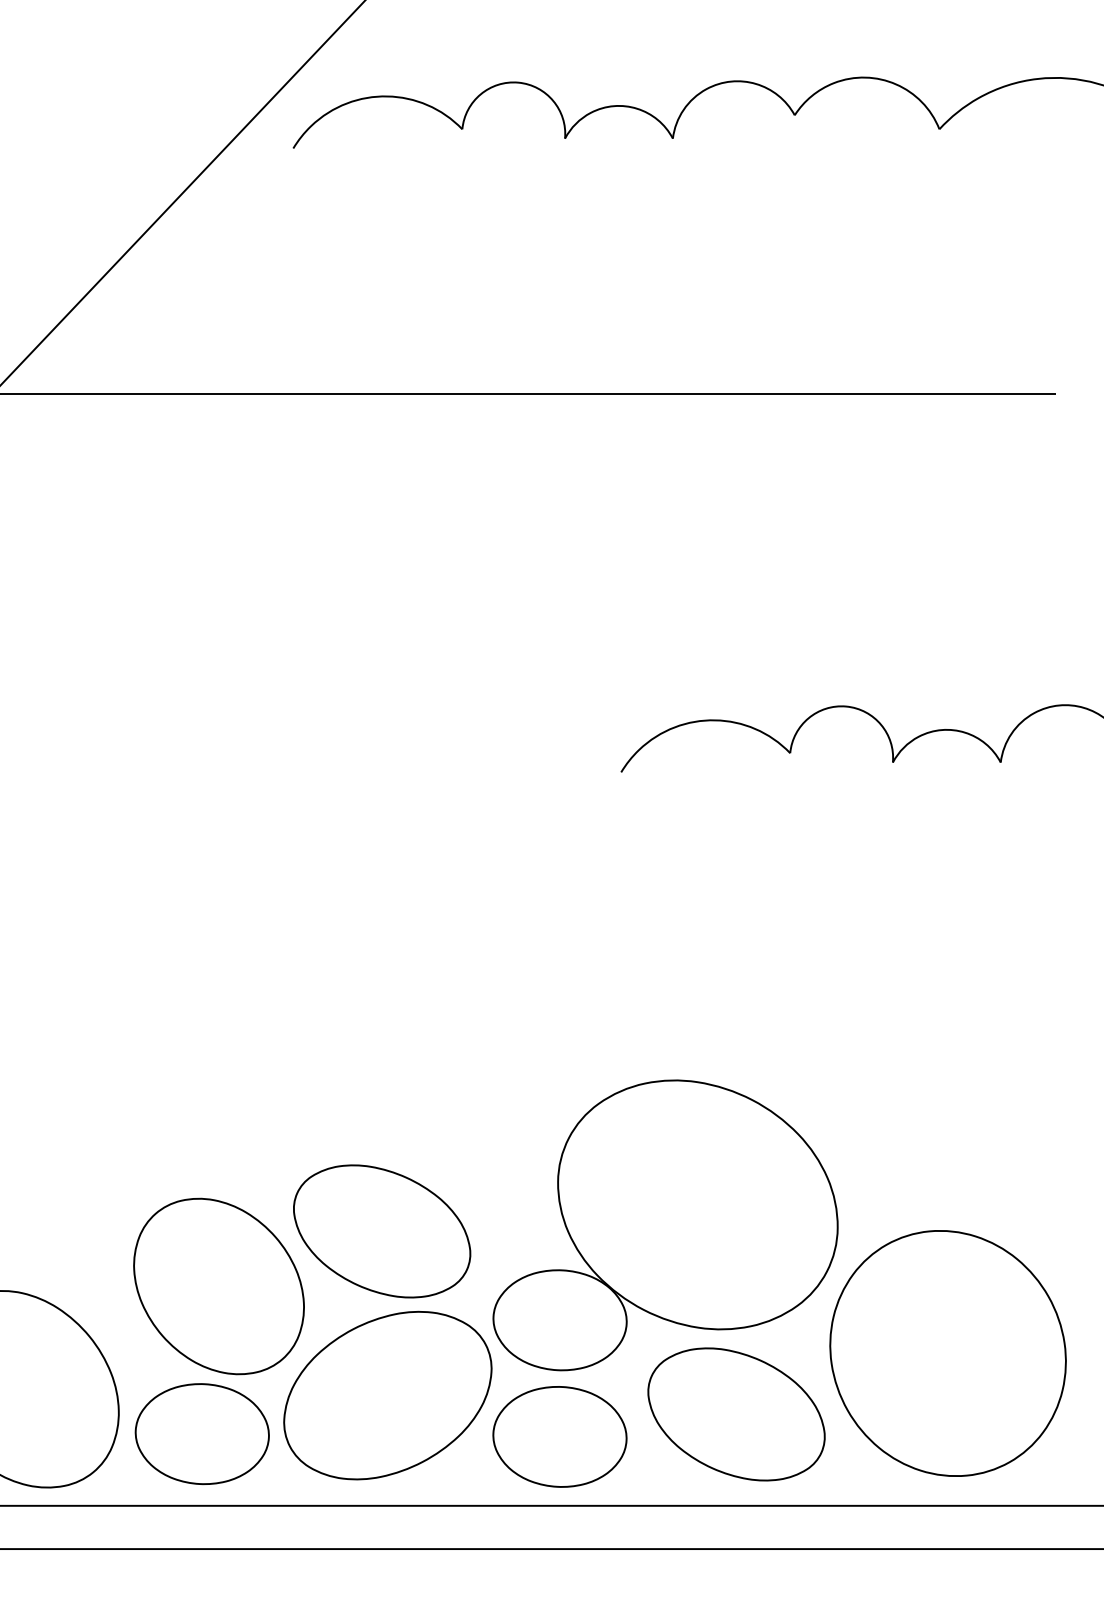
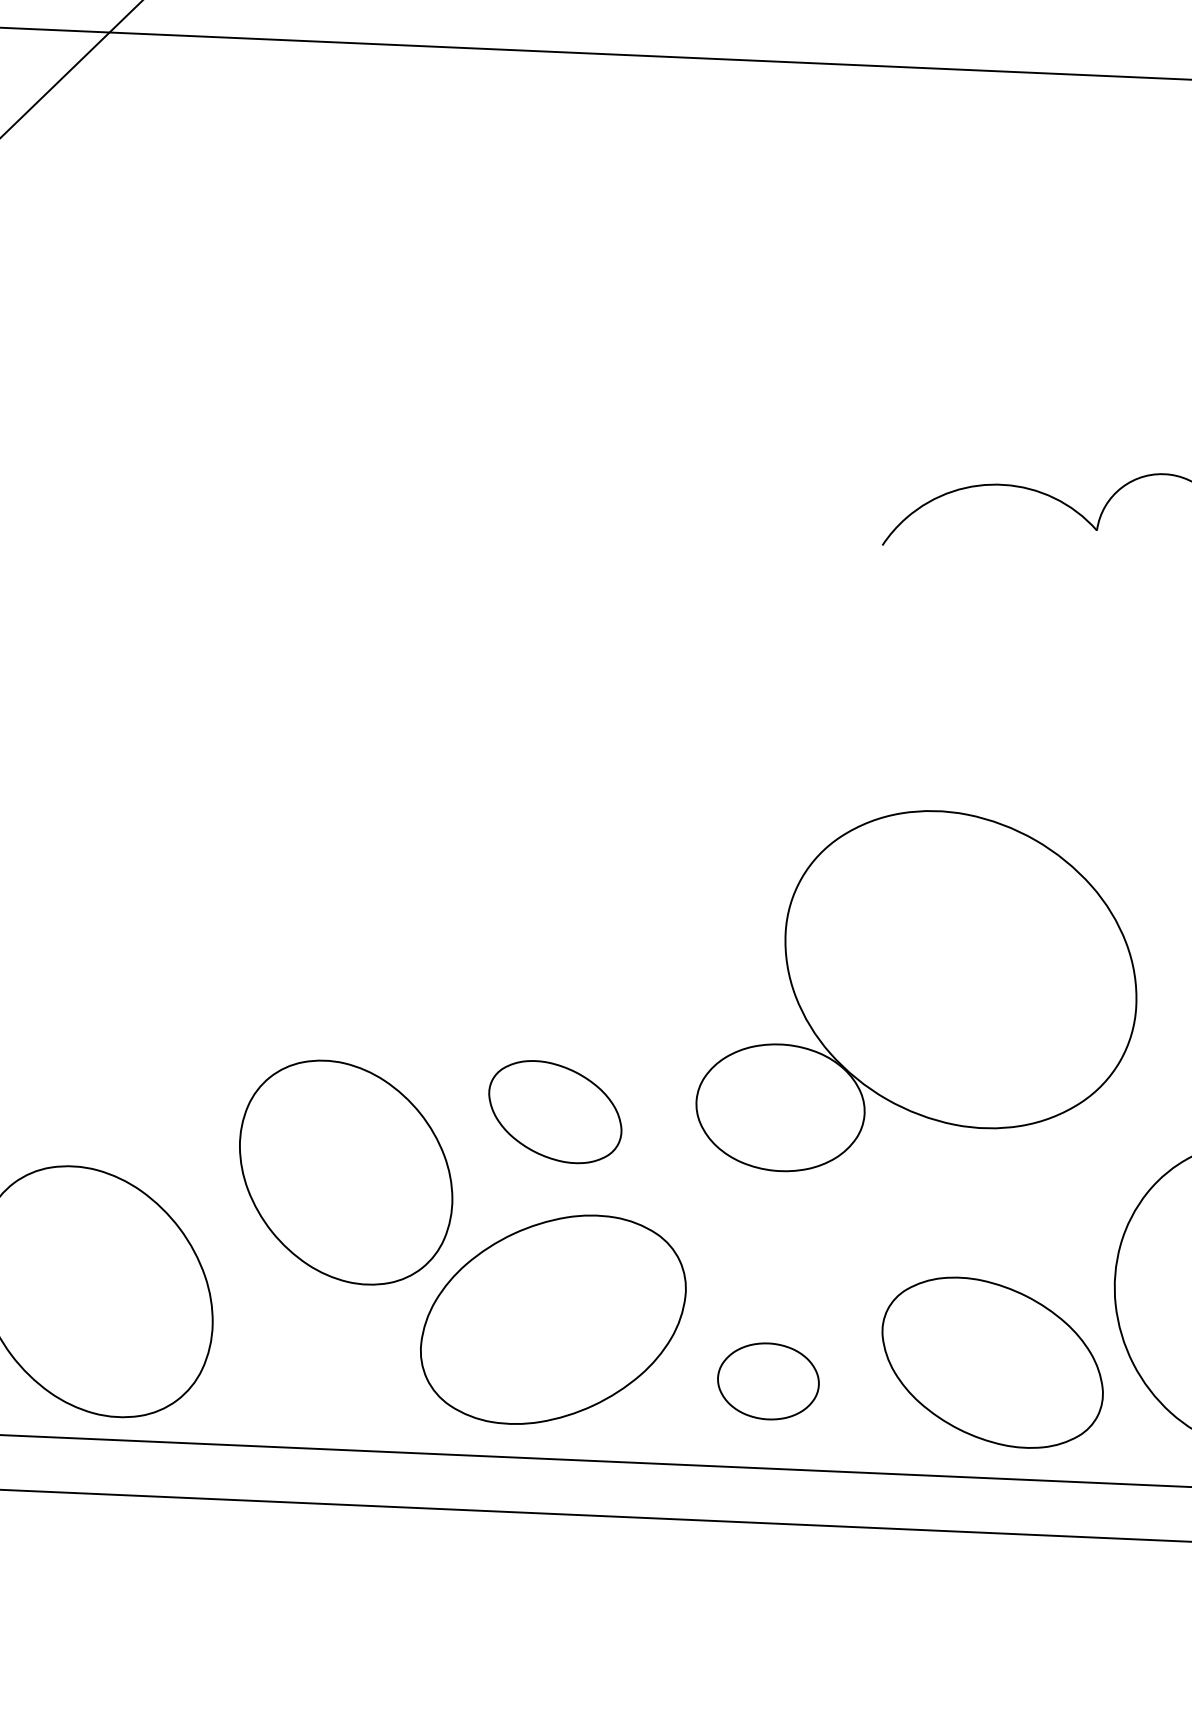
part: (665, 1225) -> (918, 993), moved
part: (382, 1231) -> (555, 1112), size x0.6
part: (201, 1434) -> (315, 1358), removed
part: (559, 1436) -> (767, 1380), size x0.6

